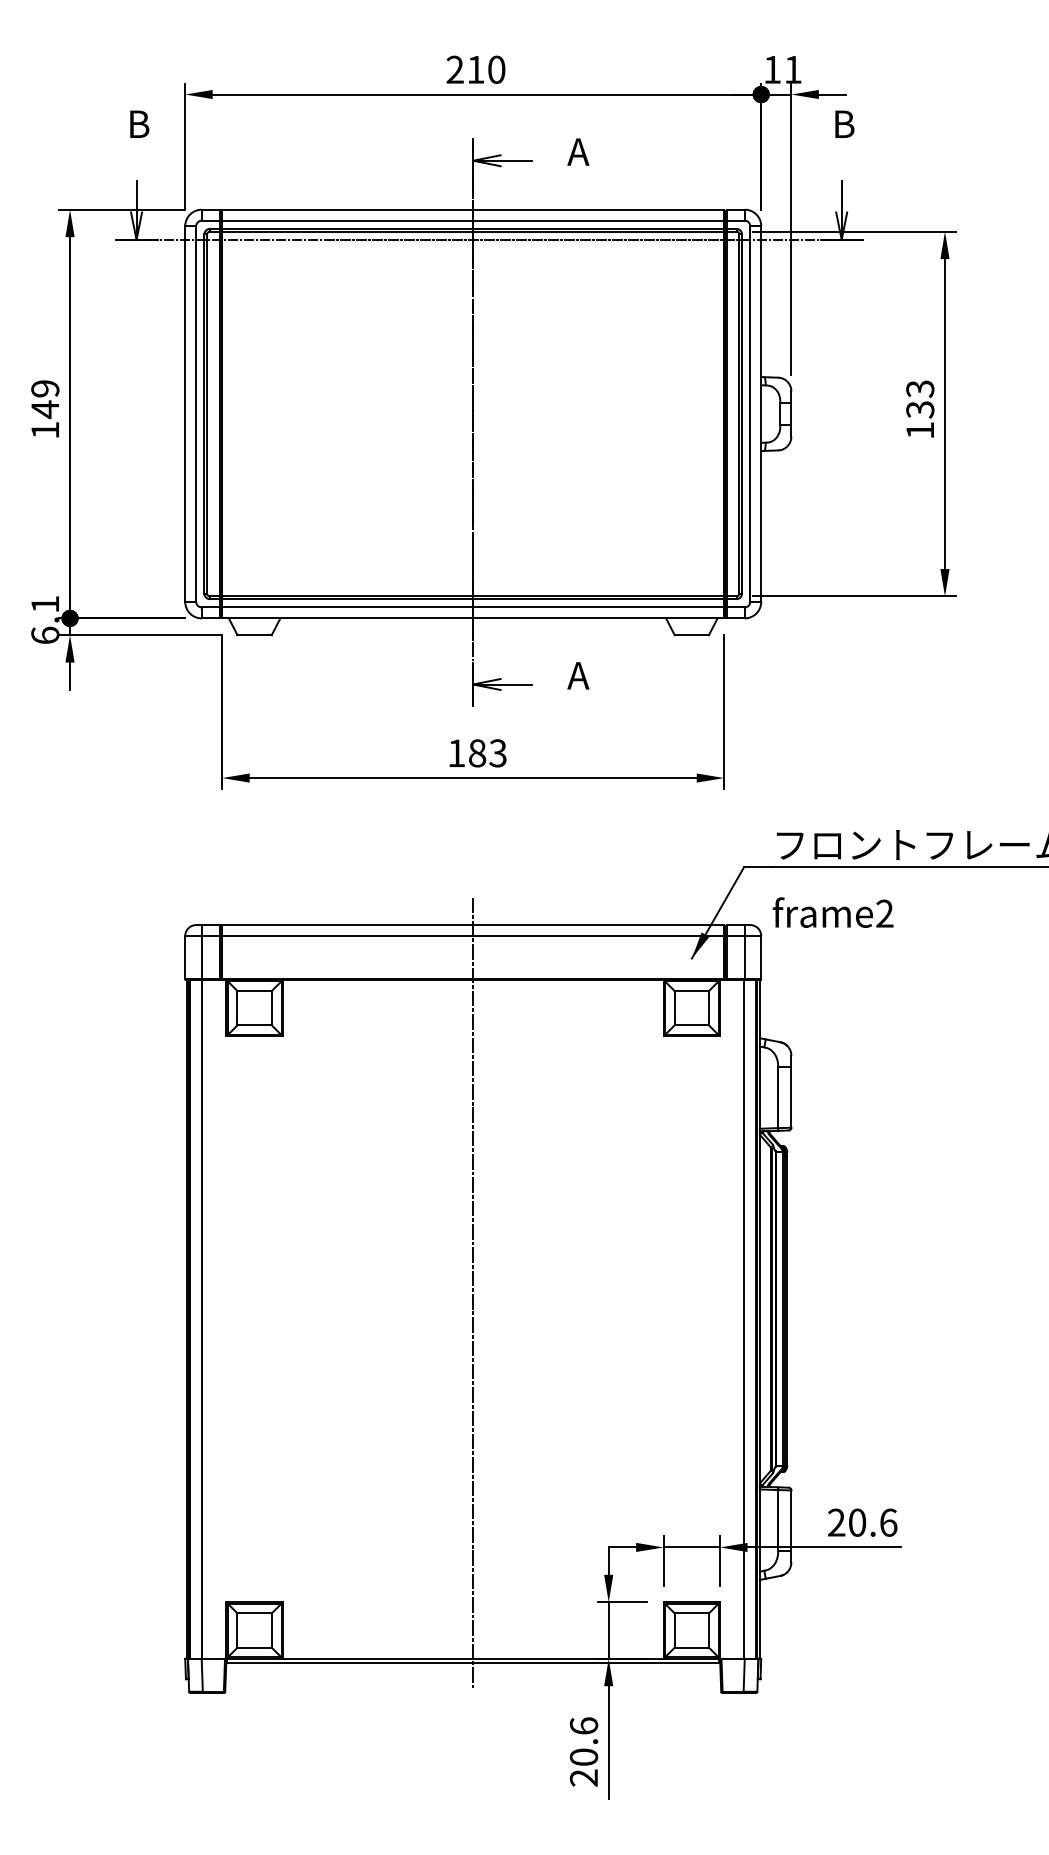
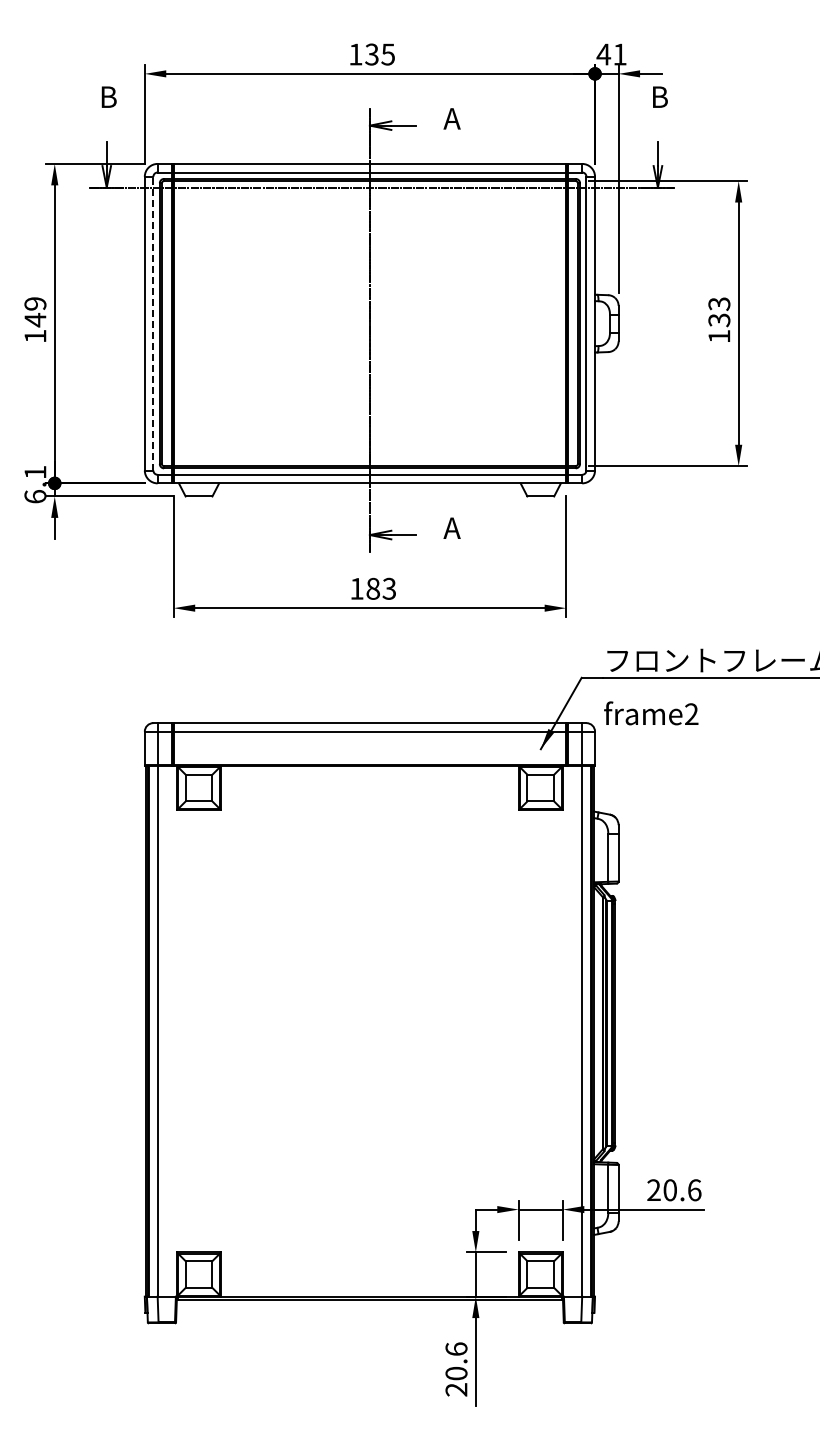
text: (475, 69) -> (371, 54), 210 -> 135
text: (772, 69) -> (603, 54), 11 -> 41
line: (196, 413) -> (153, 323), solid -> dashed
line: (472, 1294) -> (369, 1011), removed

